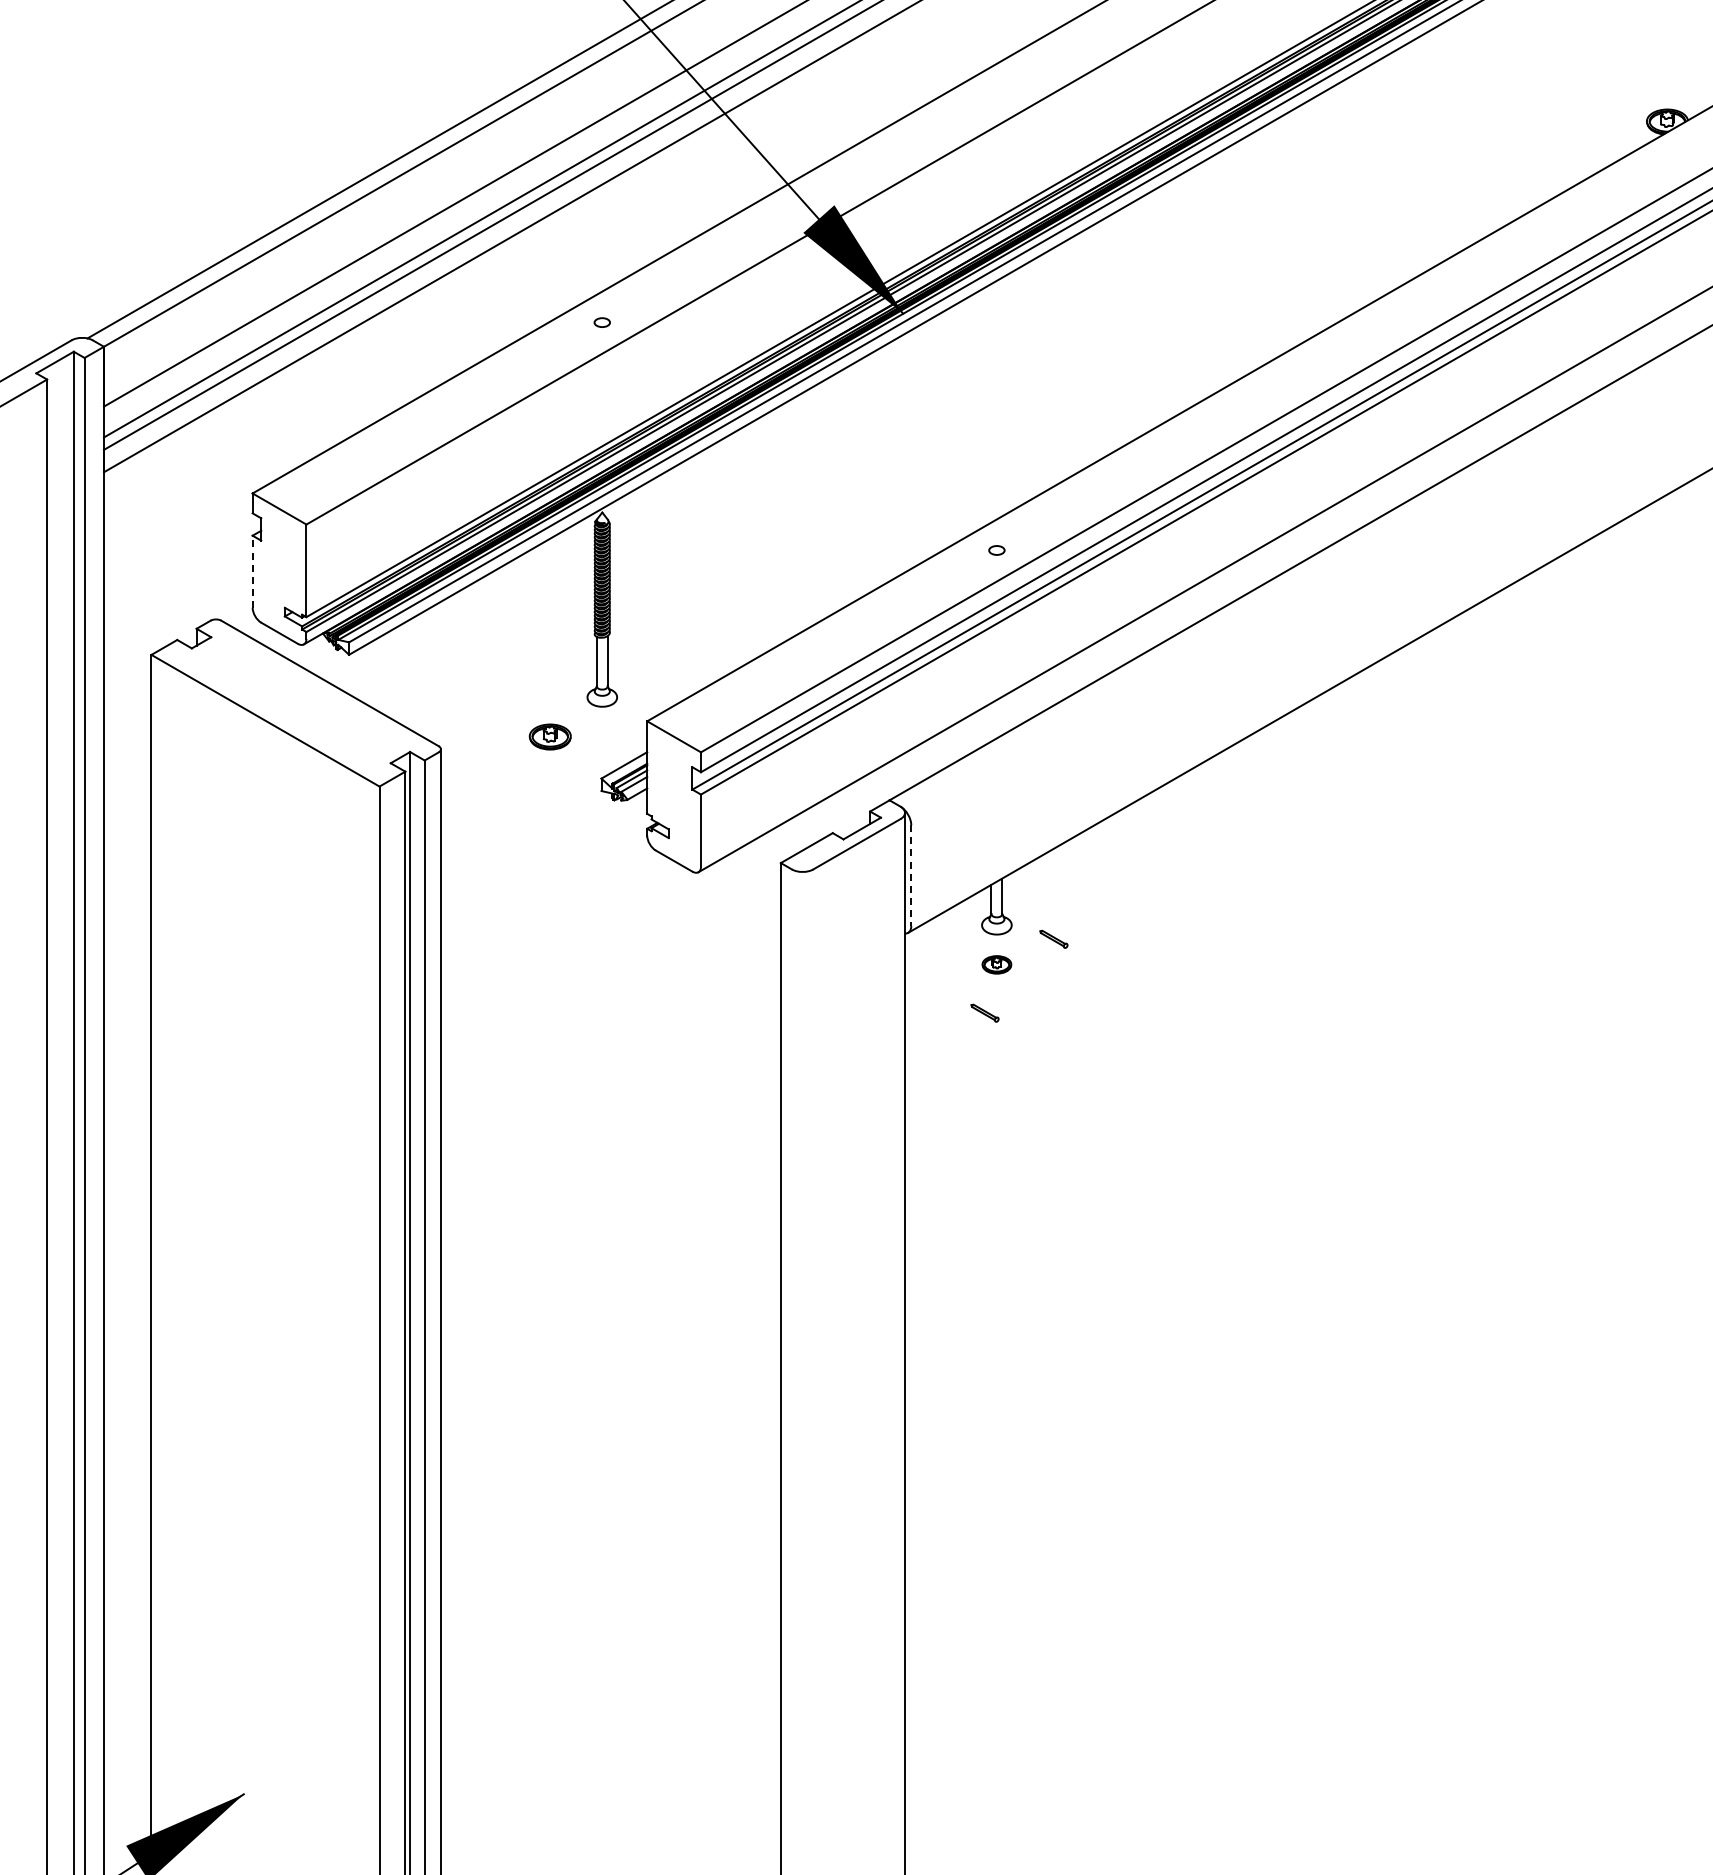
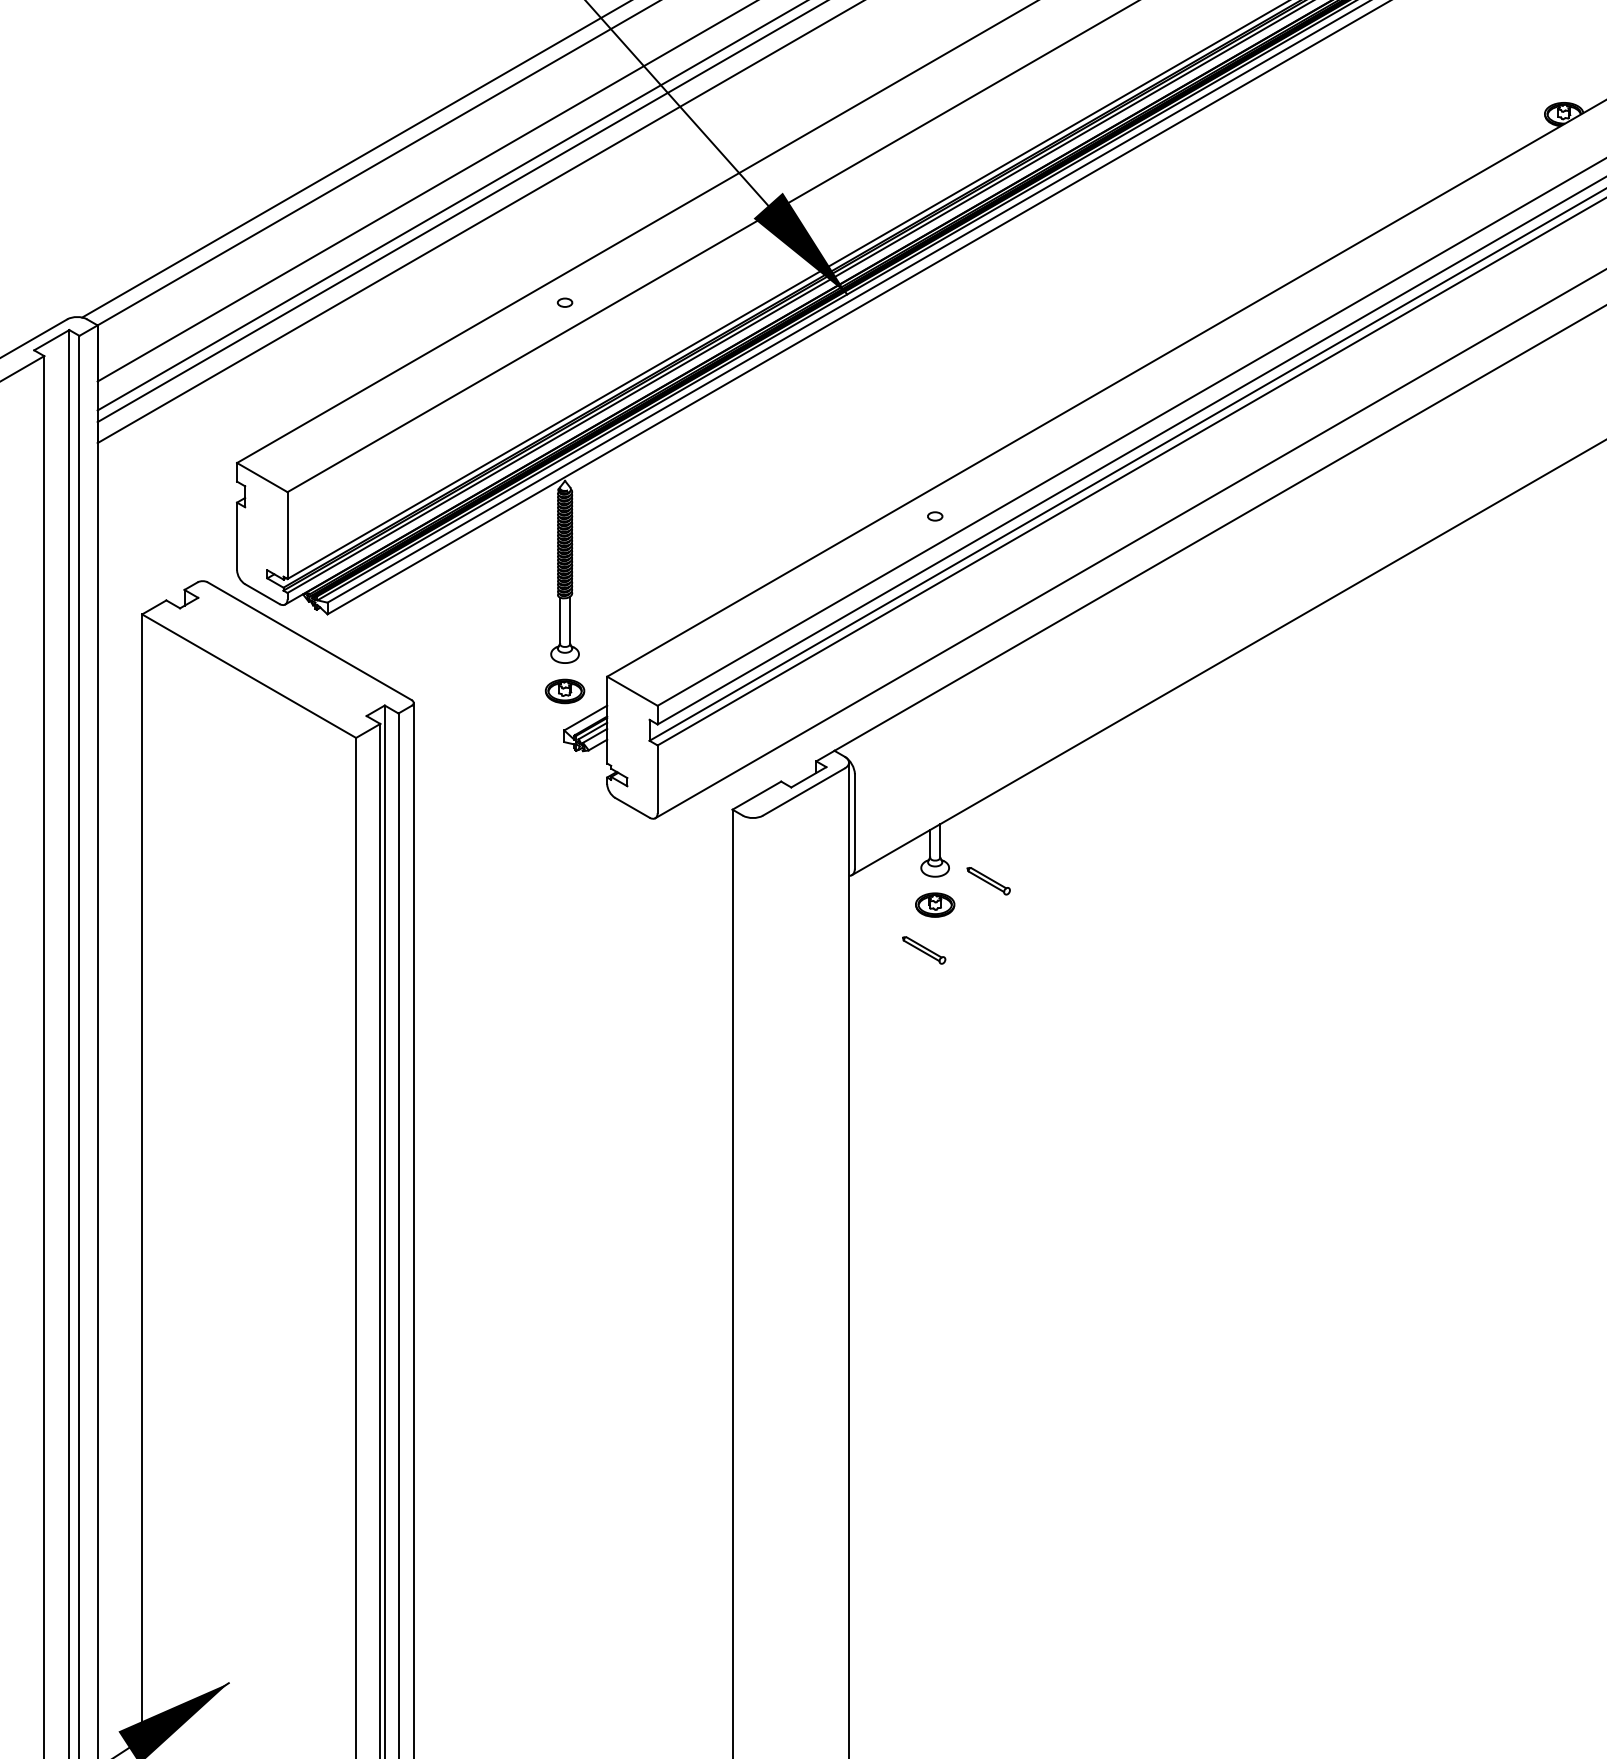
line: (252, 571) -> (236, 536), dashed -> solid
part: (549, 736) -> (564, 690), moved
line: (911, 876) -> (855, 822), dashed -> solid
part: (1053, 939) -> (988, 881), size x1.67
part: (996, 964) -> (934, 904), size x1.43
part: (984, 1013) -> (923, 950), size x1.67

